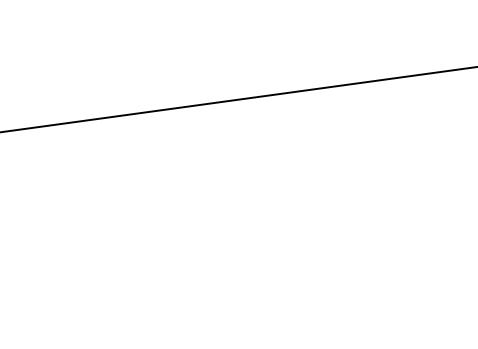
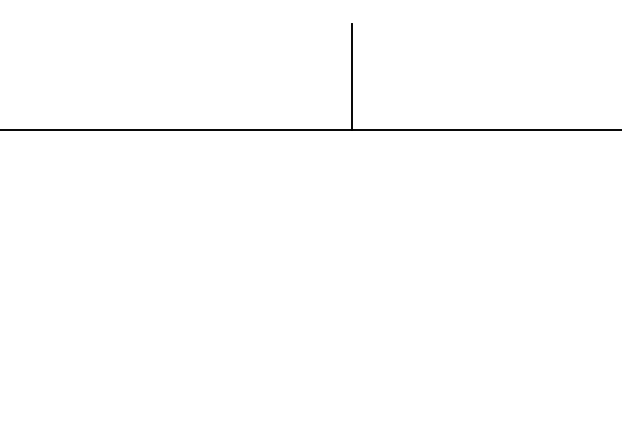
line: (219, 54) -> (352, 76), added

